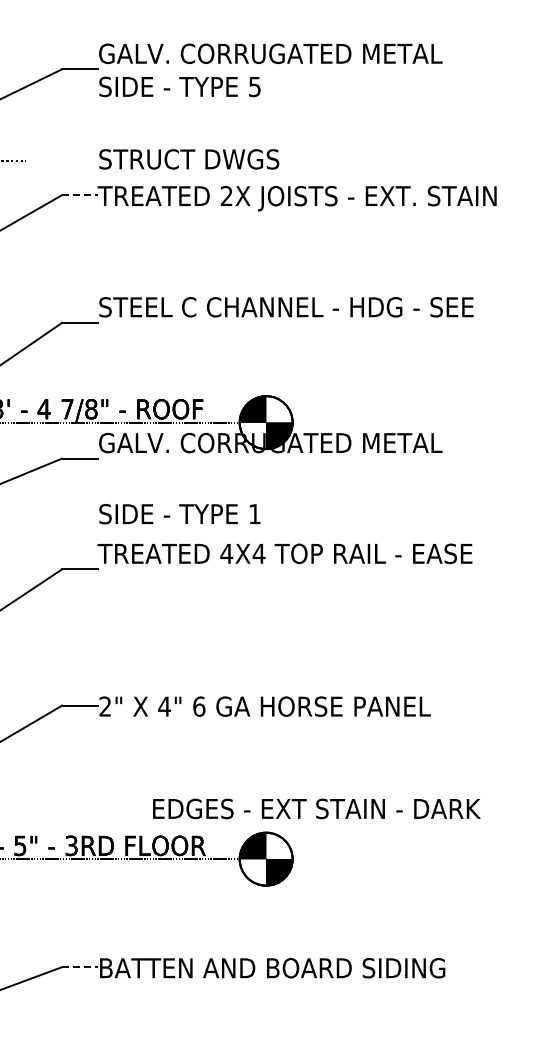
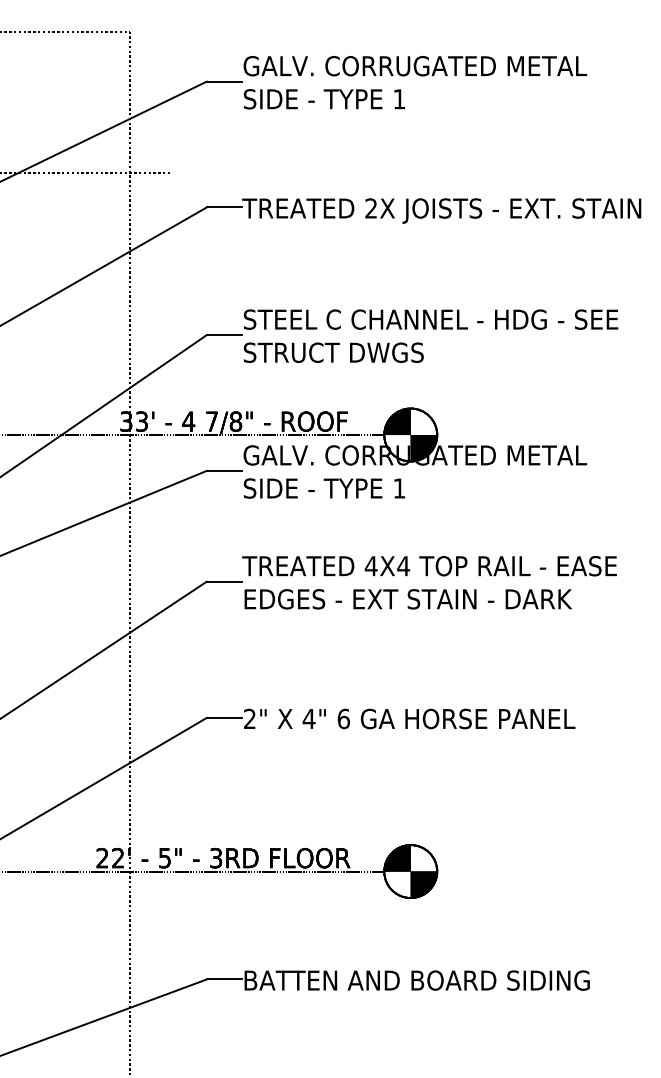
text: (254, 87) -> (399, 99), 5 -> 1
text: (188, 159) -> (333, 352), moved
line: (79, 195) -> (224, 207), dashed -> solid
text: (178, 514) -> (323, 488), moved
text: (315, 809) -> (407, 599), moved
line: (79, 967) -> (224, 979), dashed -> solid

